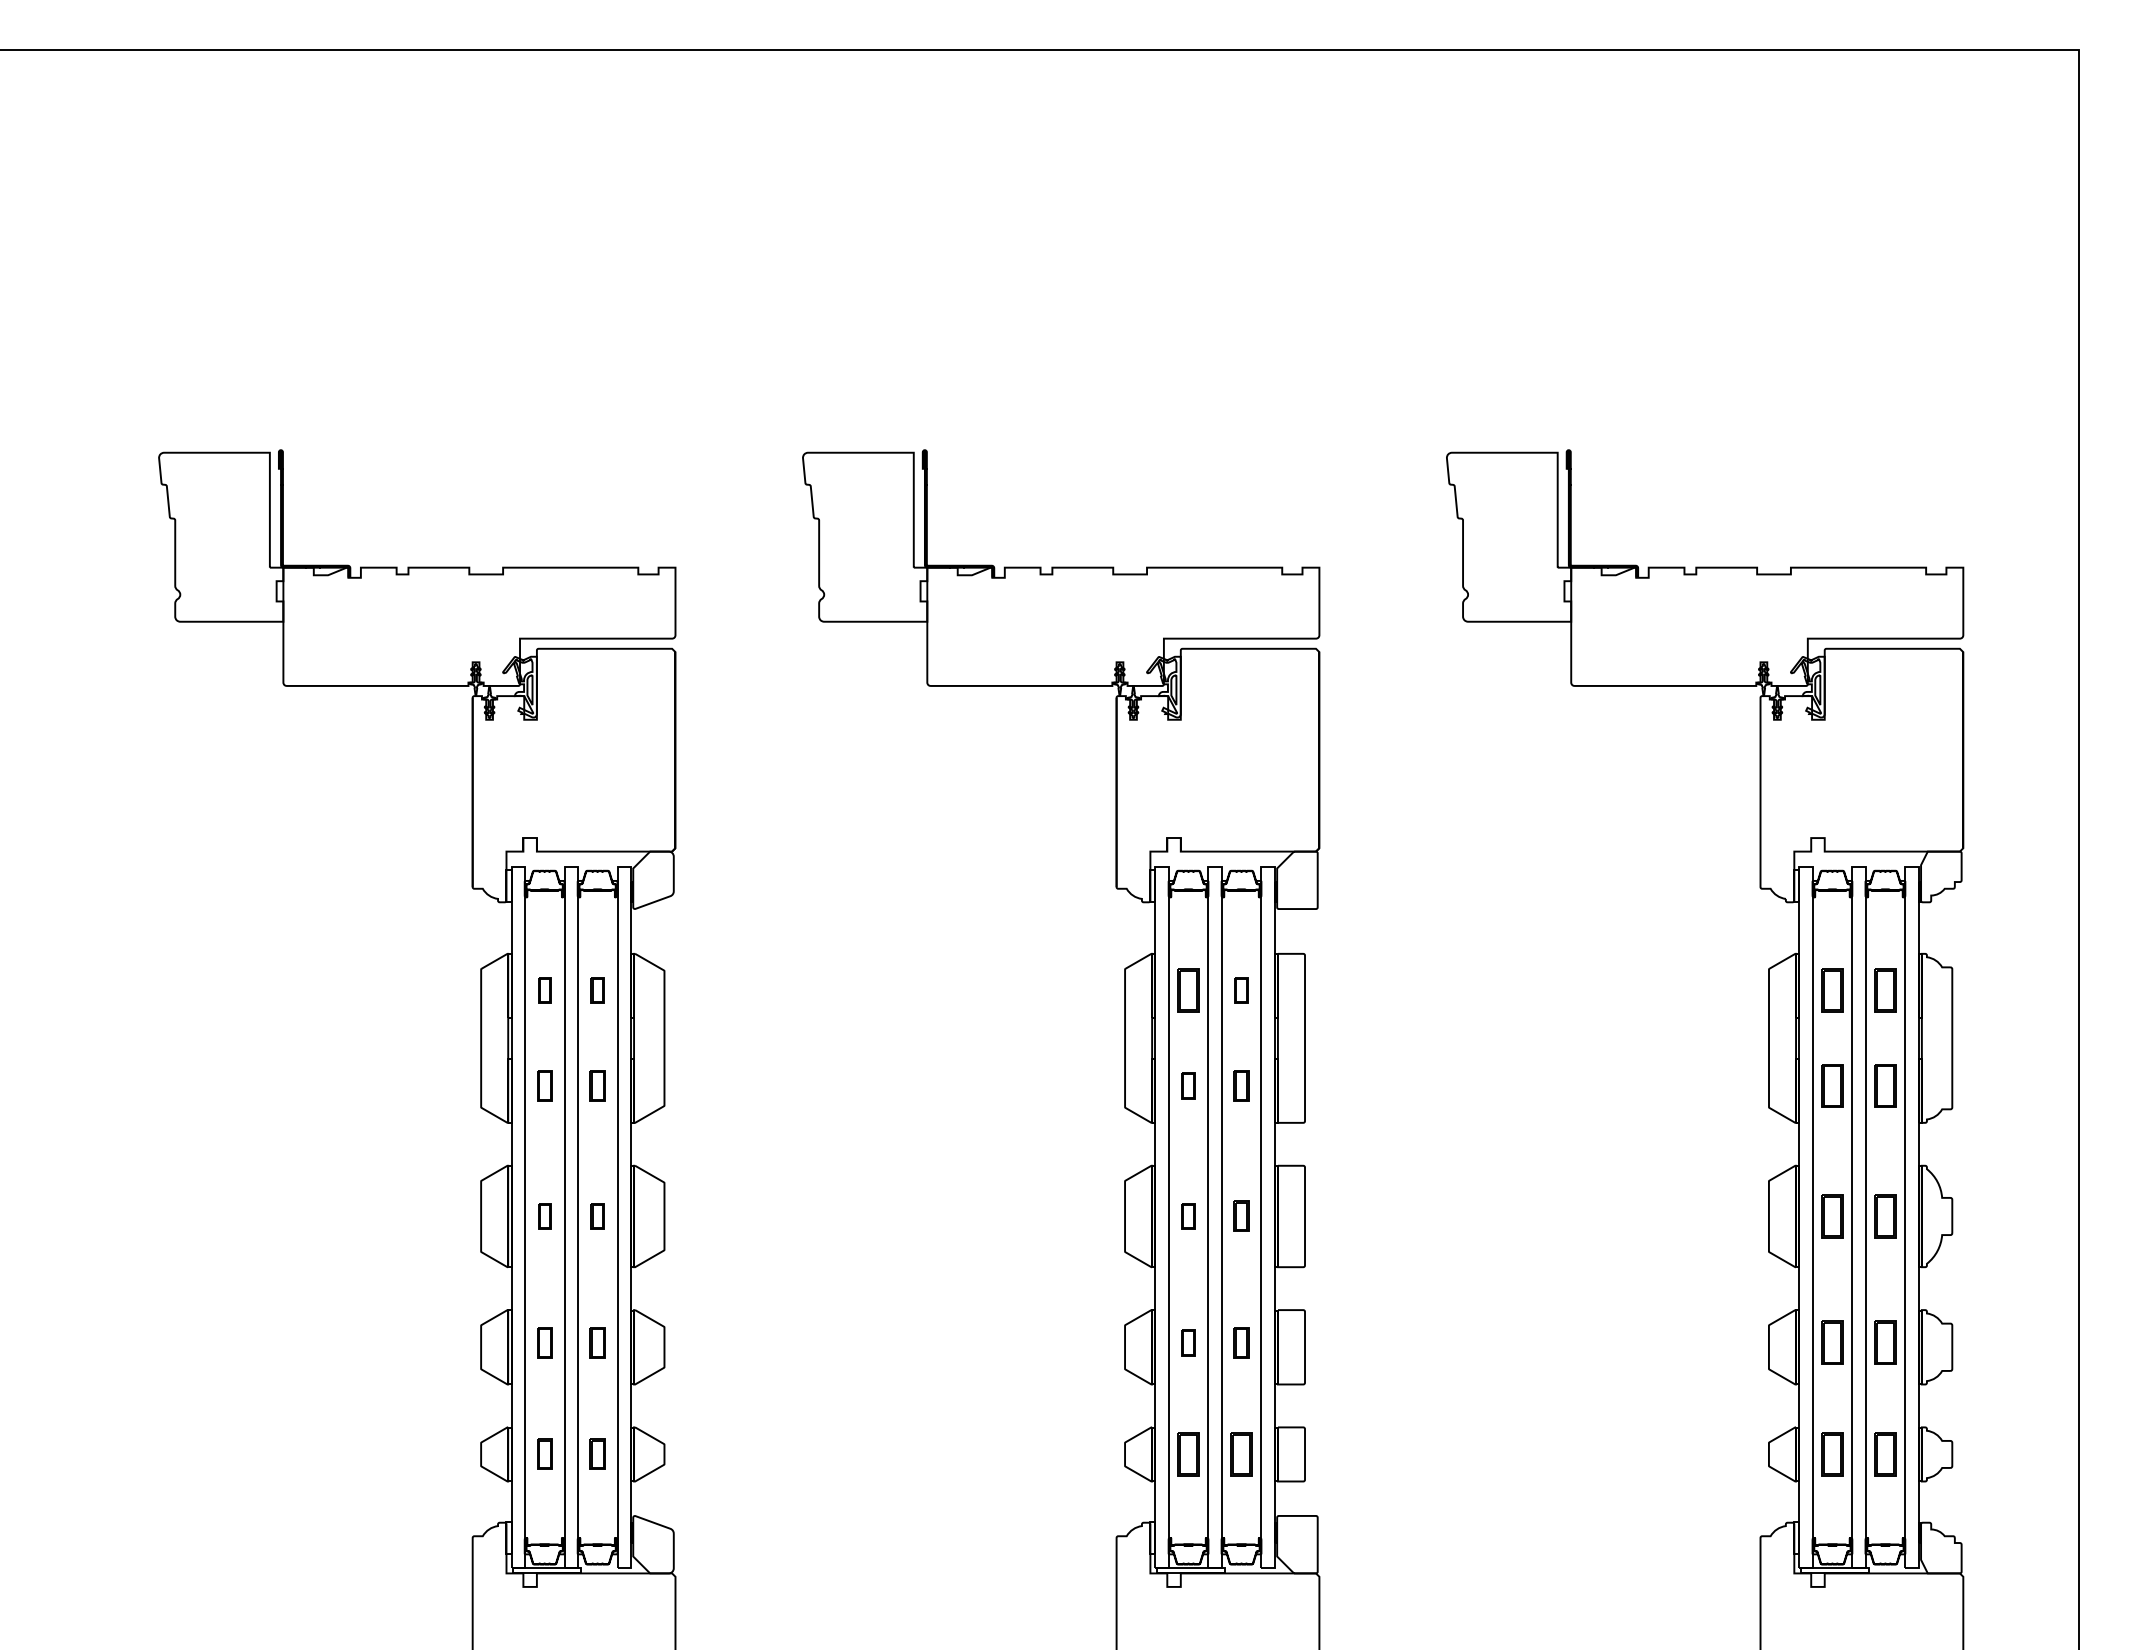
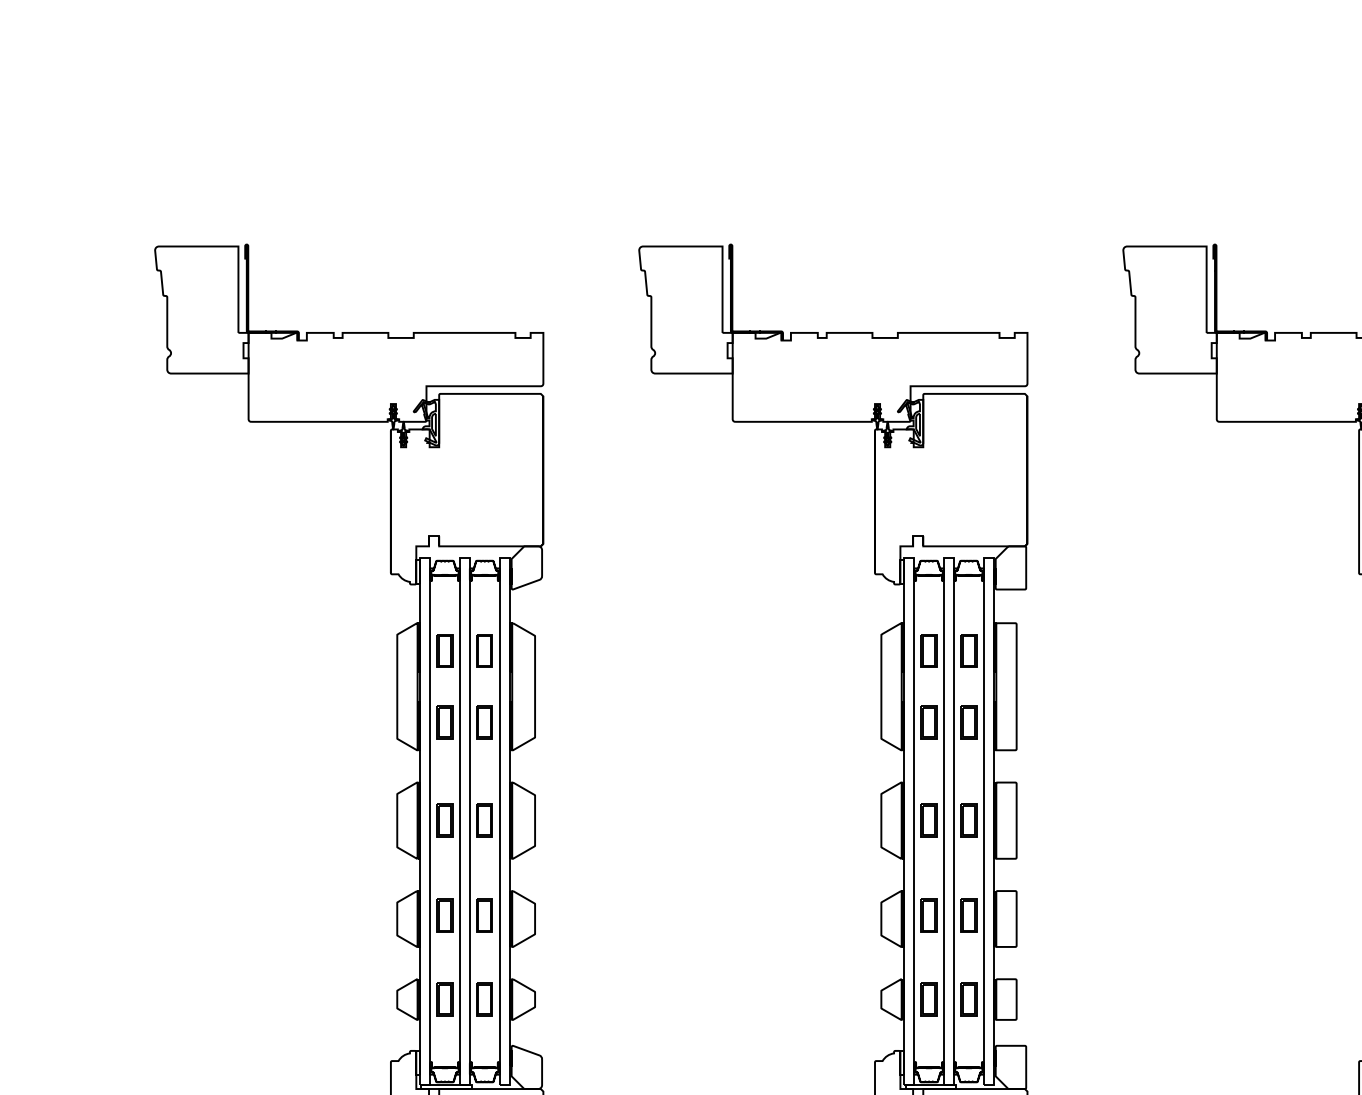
part: (544, 990) -> (444, 650), size x1.67
part: (597, 990) -> (484, 650), size x1.67
part: (1241, 990) -> (968, 650), size x1.67
part: (544, 1085) -> (444, 722), size x1.43
part: (597, 1085) -> (484, 722), size x1.43
part: (1188, 1085) -> (929, 722), size x1.67
part: (1241, 1085) -> (968, 722), size x1.43
part: (544, 1216) -> (444, 820), size x1.67
part: (597, 1216) -> (484, 820), size x1.67
part: (1188, 1216) -> (929, 820), size x1.67
part: (1241, 1216) -> (968, 820), size x1.43
part: (544, 1342) -> (444, 915), size x1.43
part: (597, 1342) -> (484, 915), size x1.43
part: (1188, 1342) -> (929, 915), size x1.67
part: (1241, 1342) -> (968, 915), size x1.43
part: (544, 1454) -> (444, 999), size x1.43
part: (597, 1454) -> (484, 999), size x1.43

